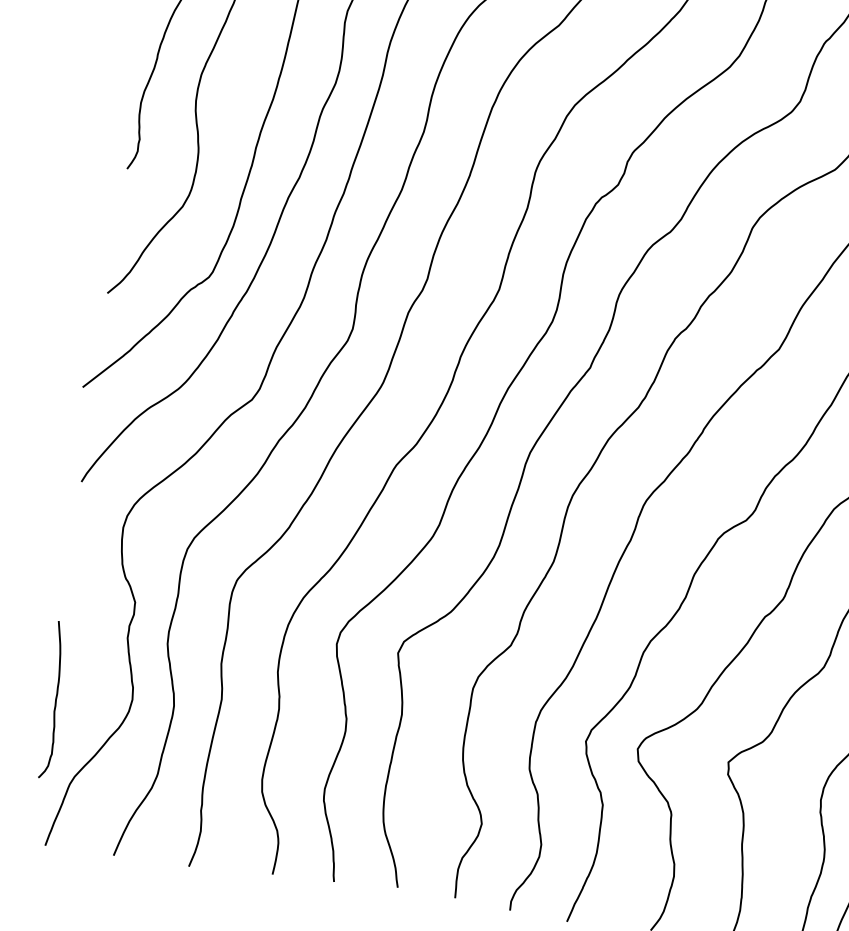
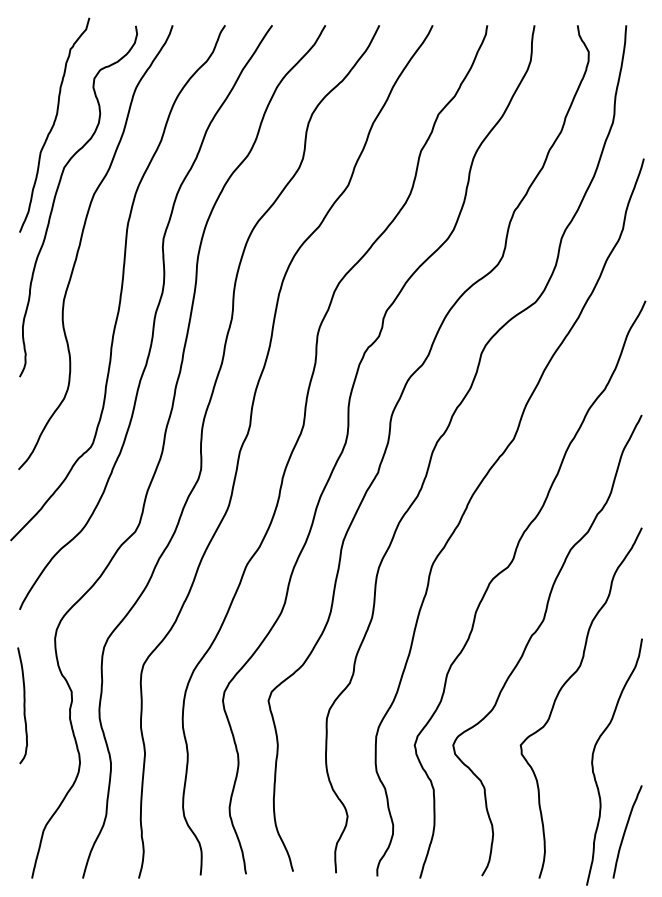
curve: (54, 700) -> (23, 705), moved

